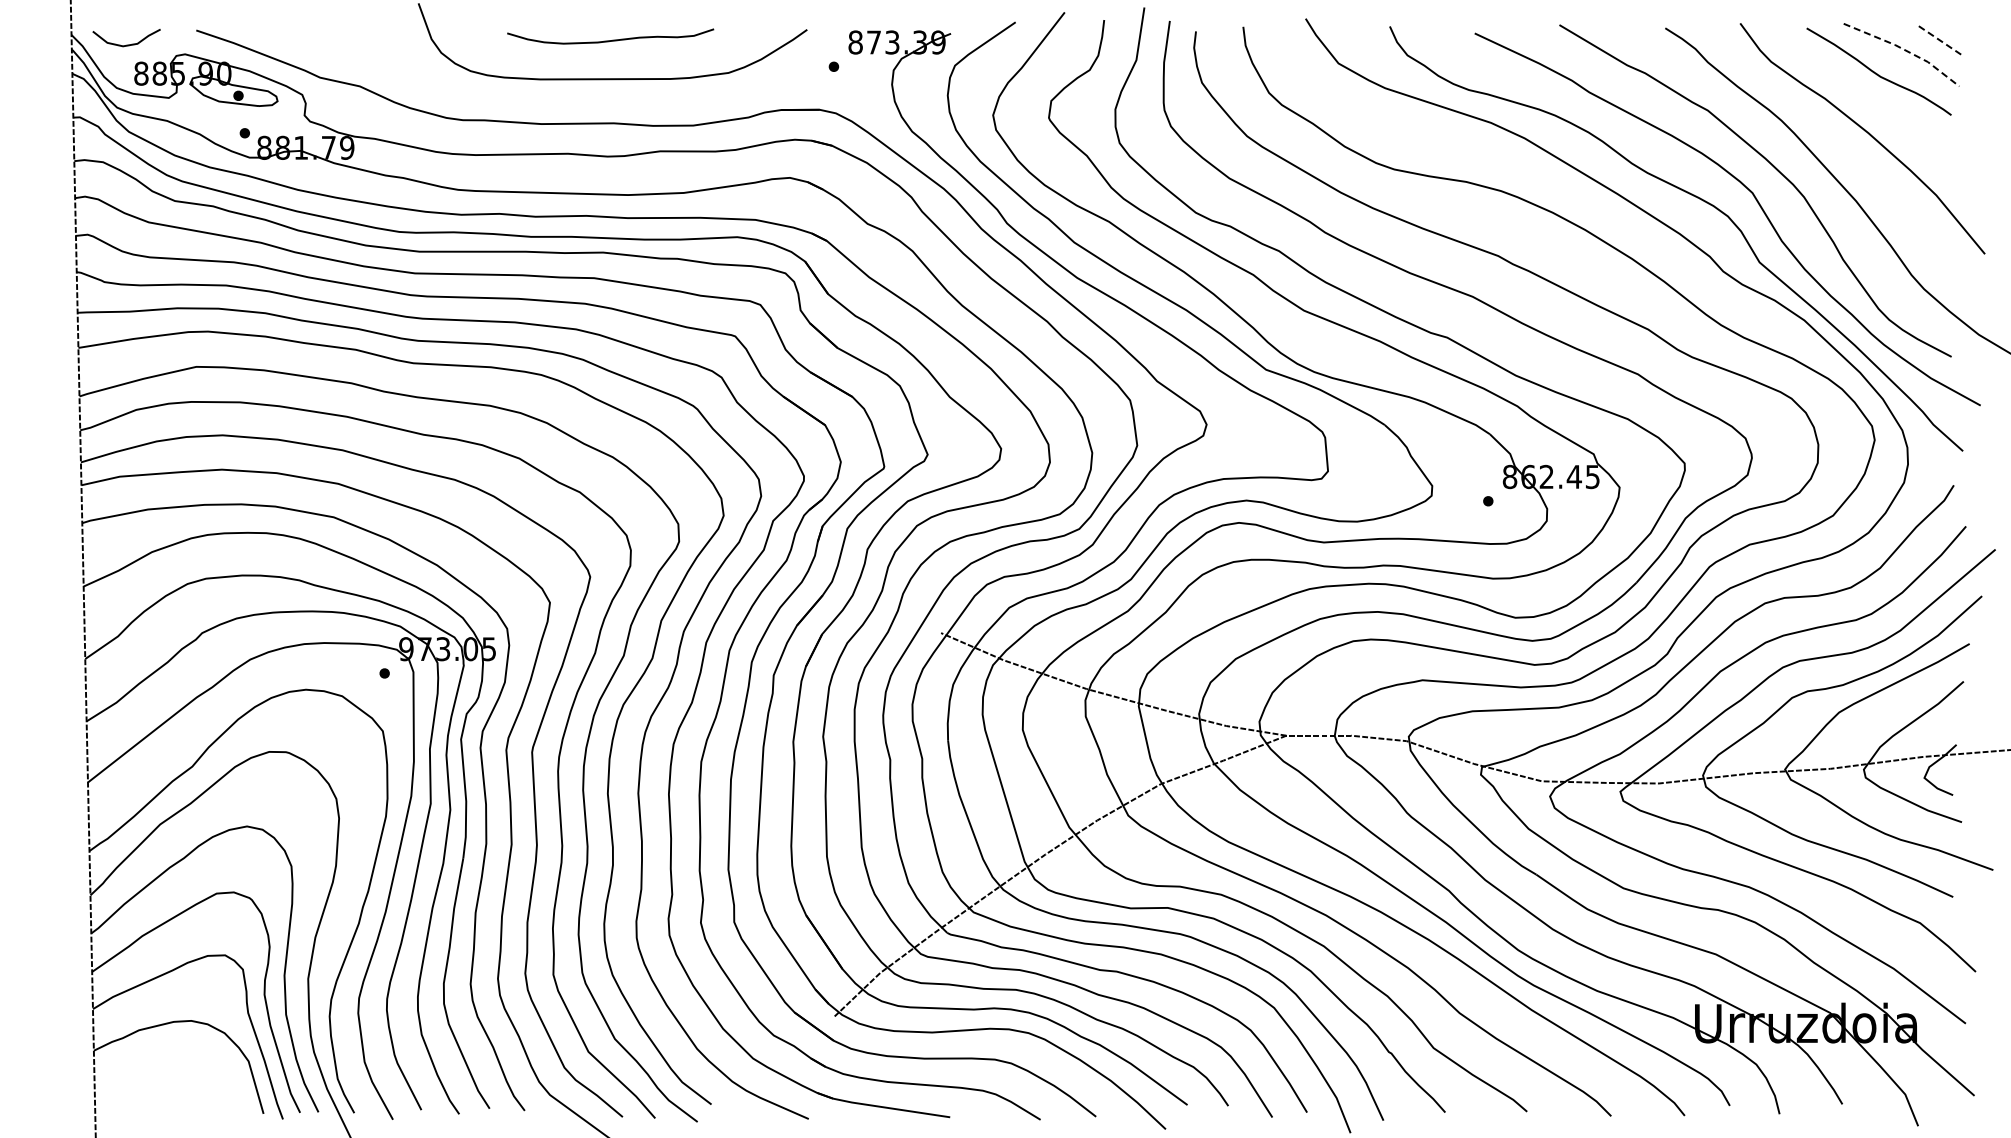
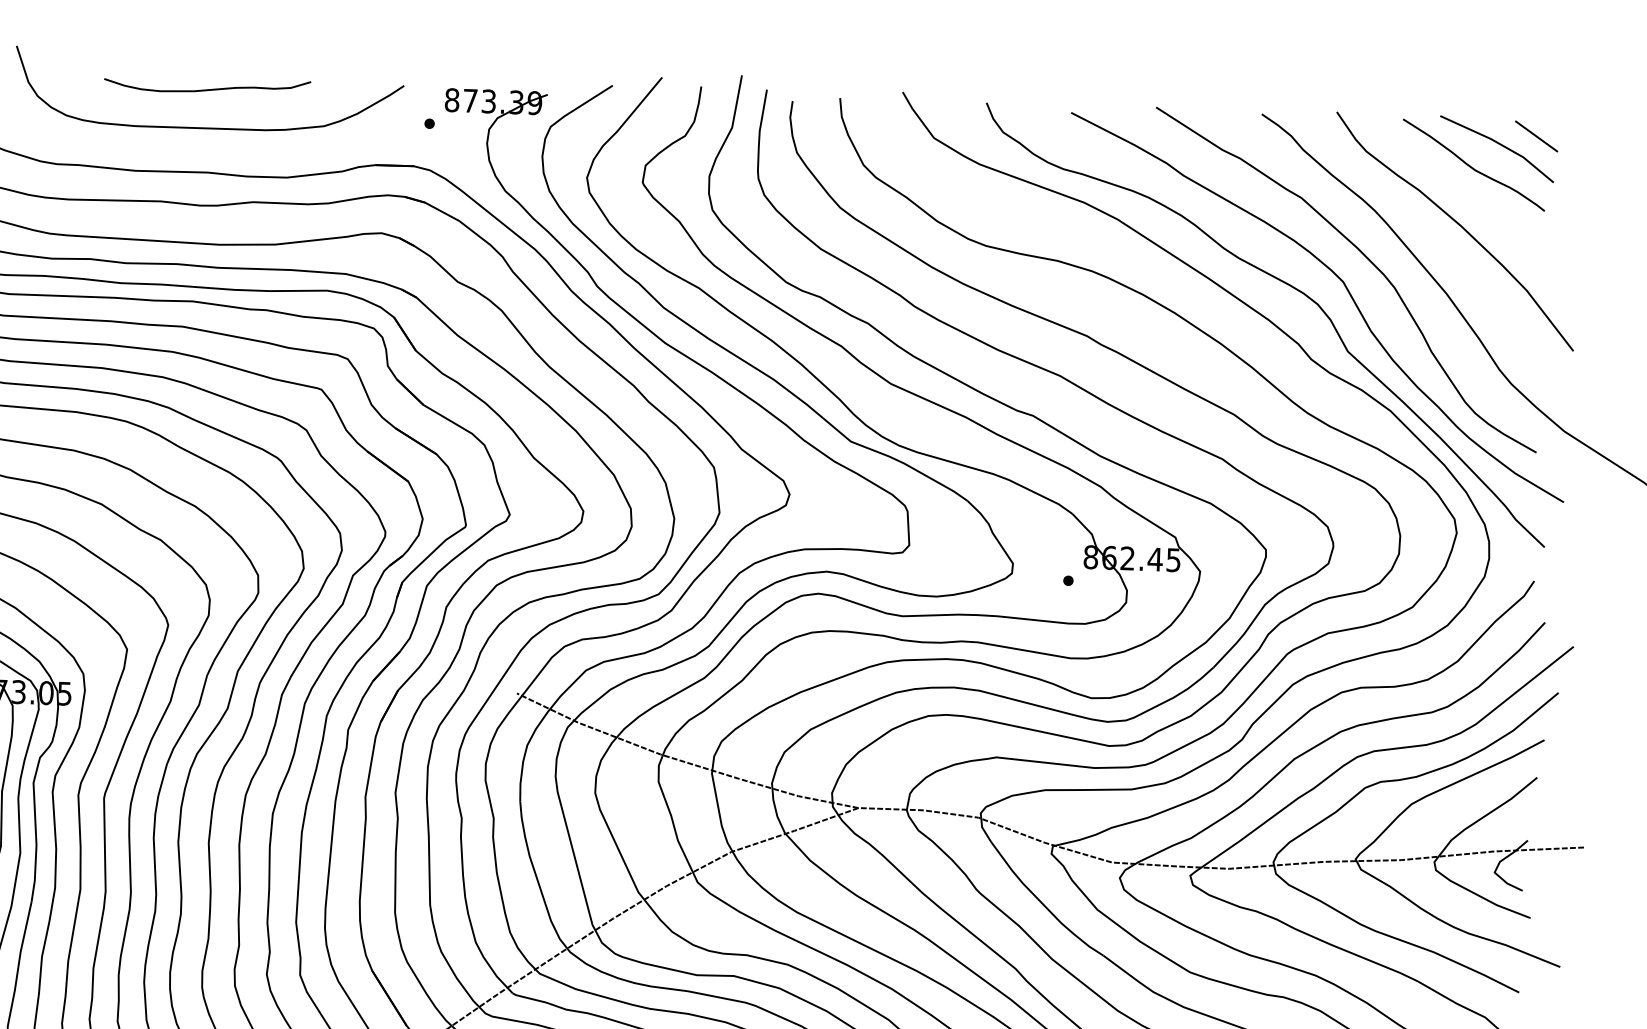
line: (1941, 41) -> (1537, 137), dashed -> solid
line: (1904, 49) -> (1500, 143), dashed -> solid

